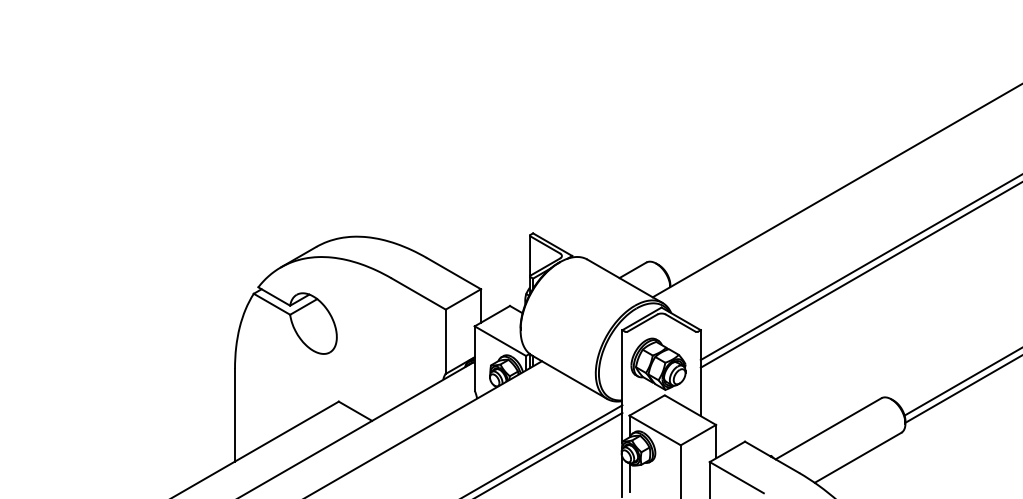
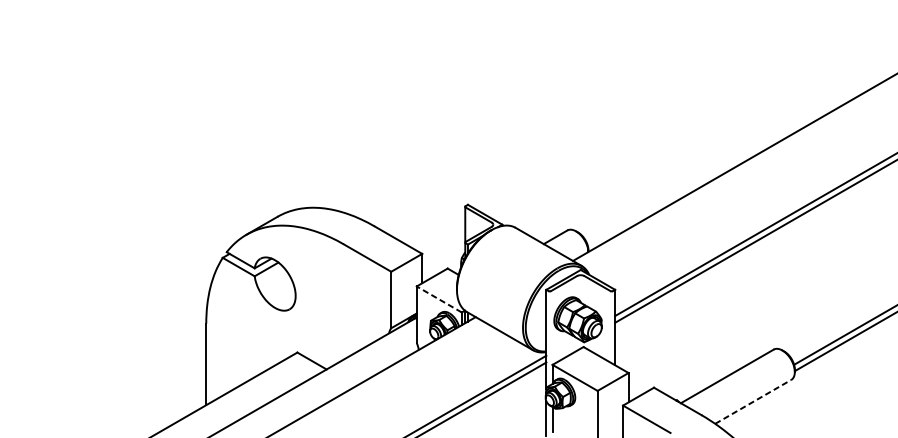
line: (500, 341) -> (439, 299), solid -> dashed
line: (858, 457) -> (753, 401), solid -> dashed

